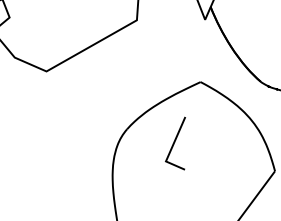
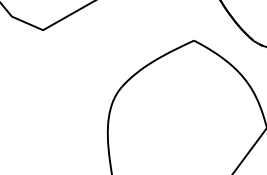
line: (175, 142) -> (169, 99), removed

